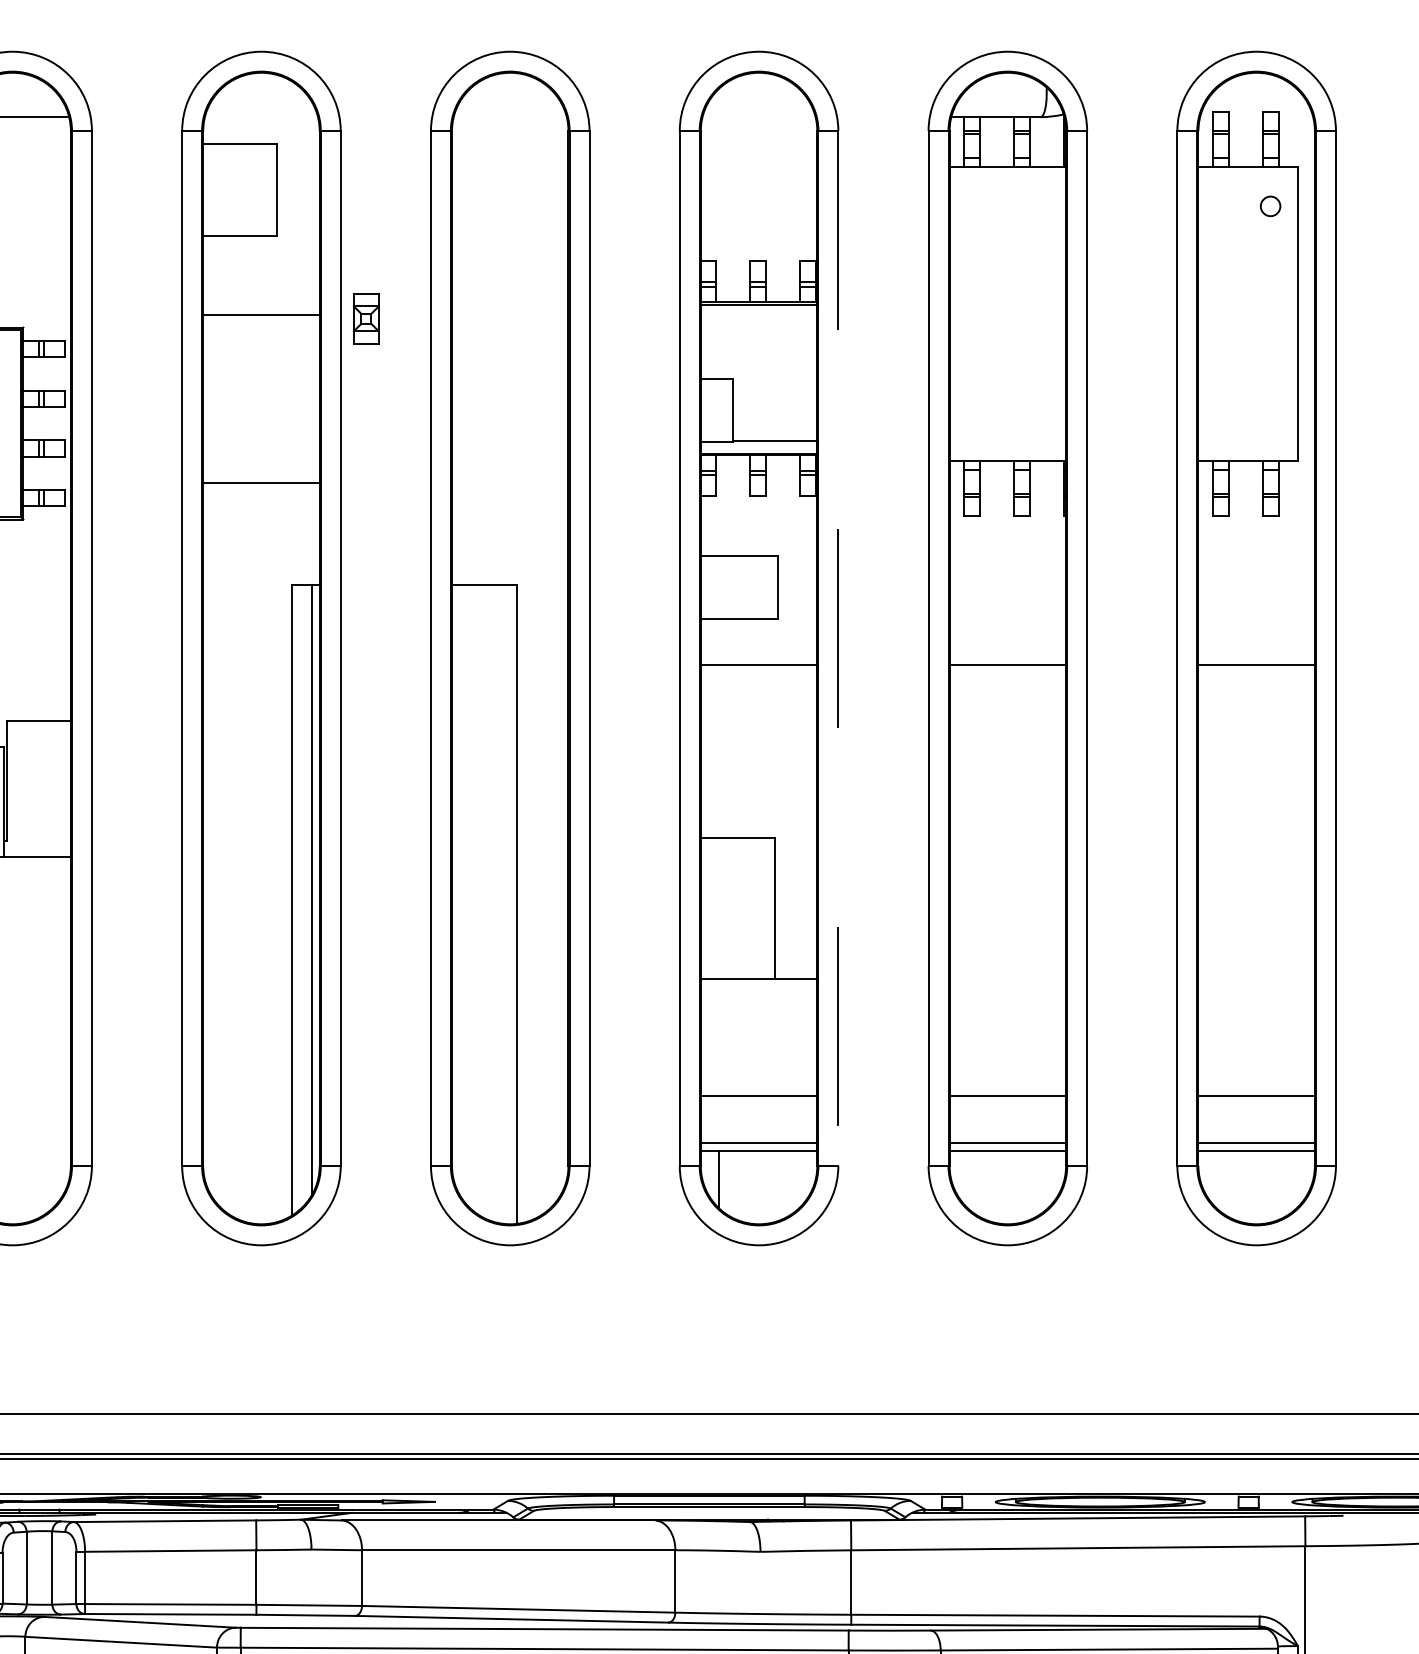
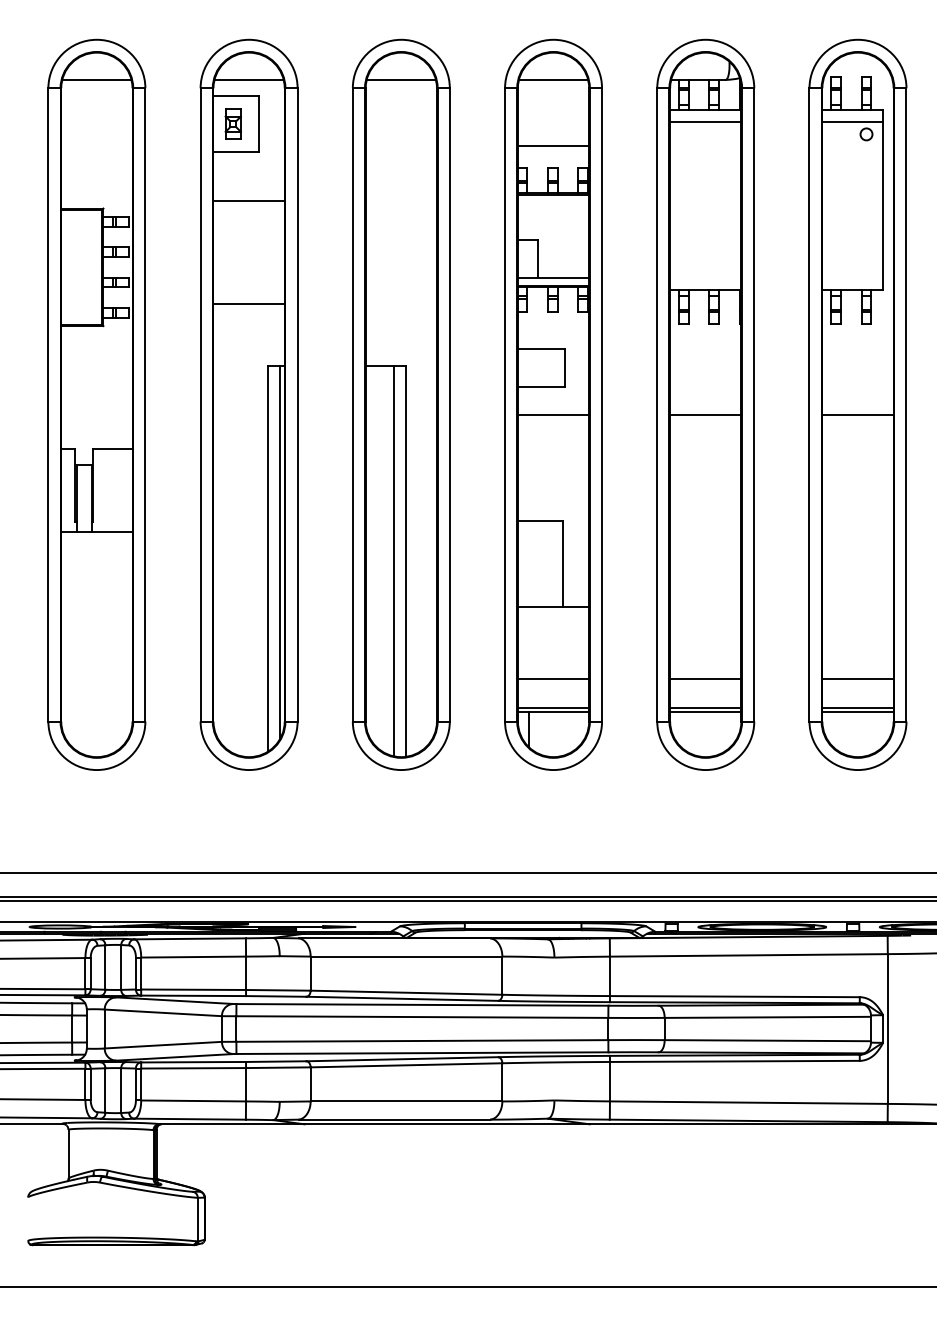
line: (260, 116) -> (248, 79), added
line: (510, 116) -> (401, 79), added
line: (758, 116) -> (553, 79), added
line: (1007, 186) -> (705, 122), added
line: (1247, 186) -> (852, 122), added
line: (758, 224) -> (553, 145), added
part: (365, 317) -> (232, 123), moved
line: (839, 647) -> (602, 404), dashed -> solid
line: (497, 902) -> (393, 560), added

